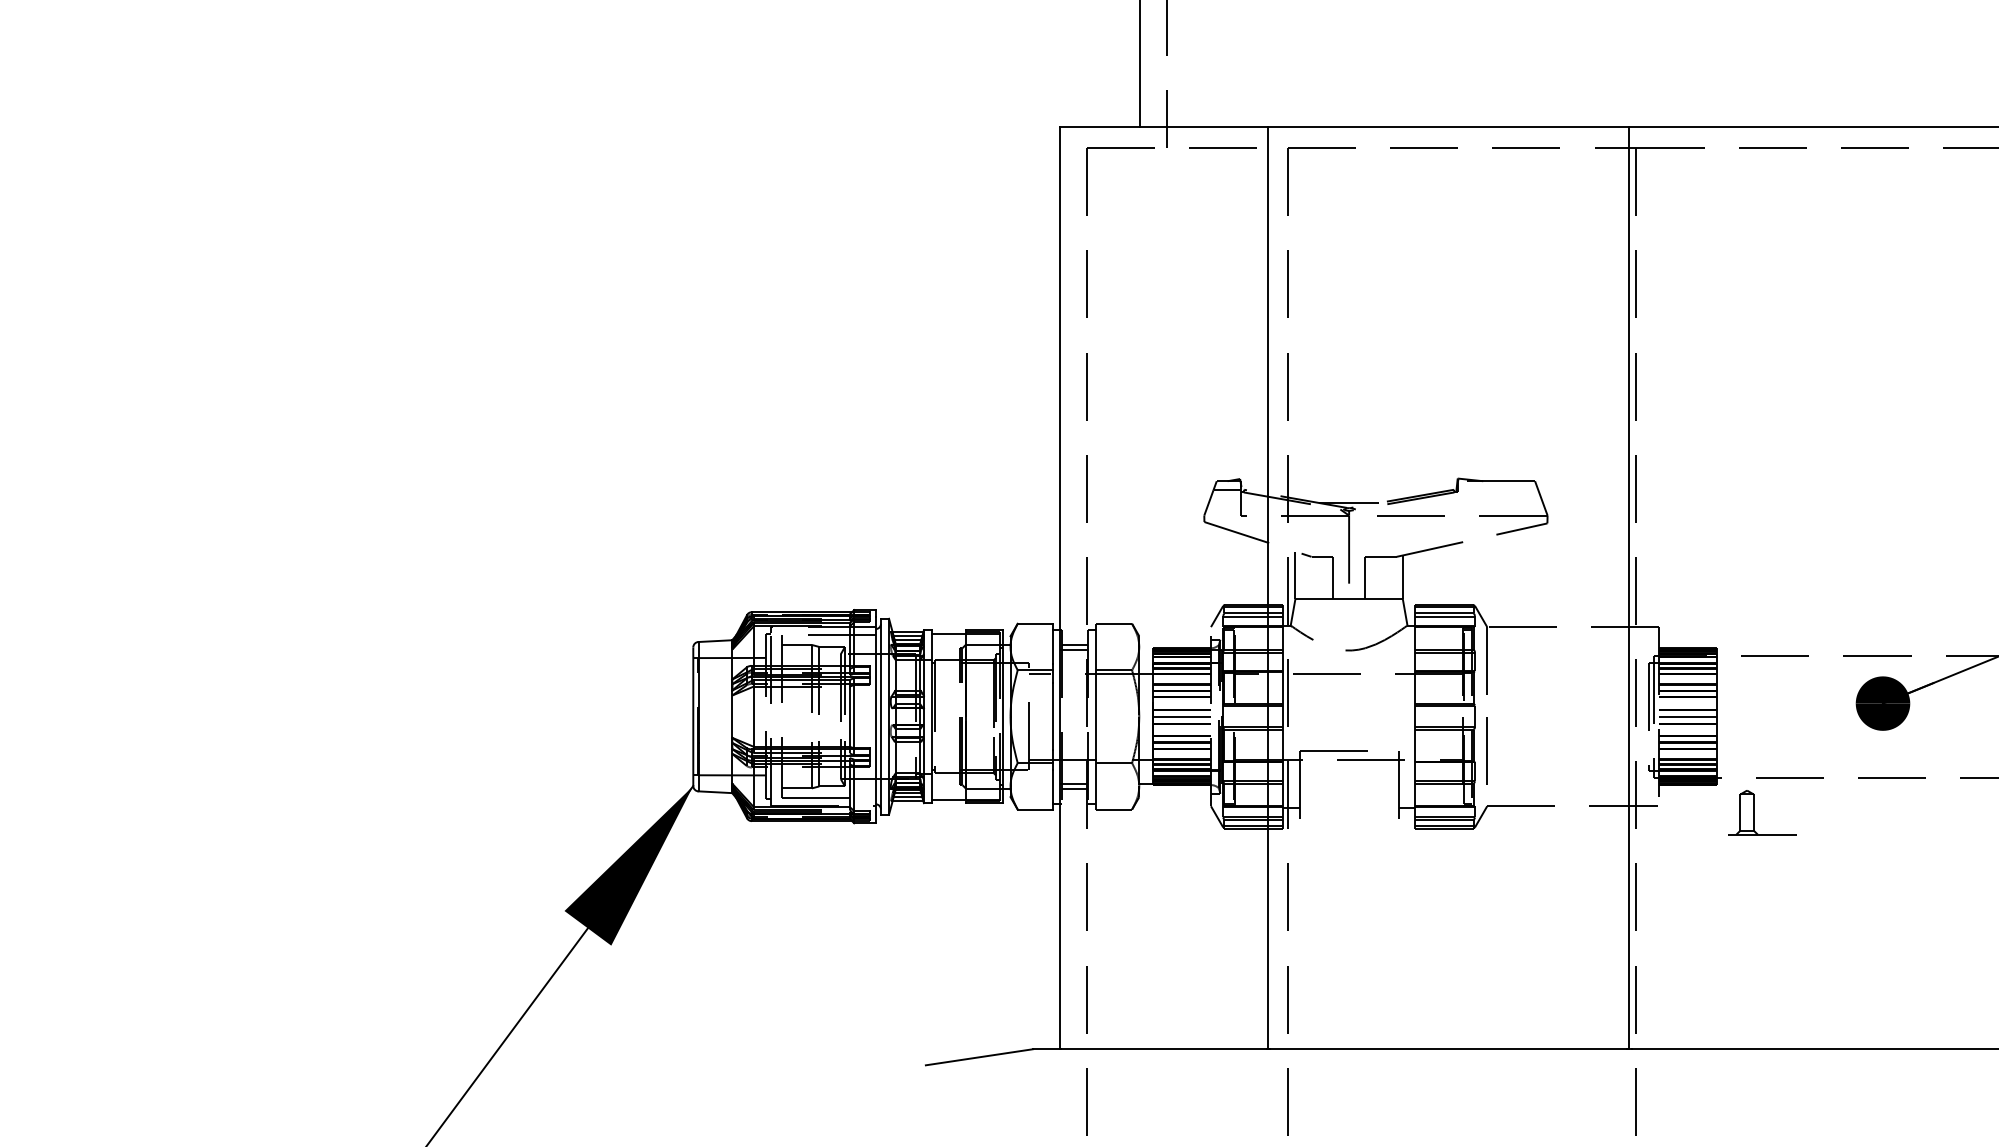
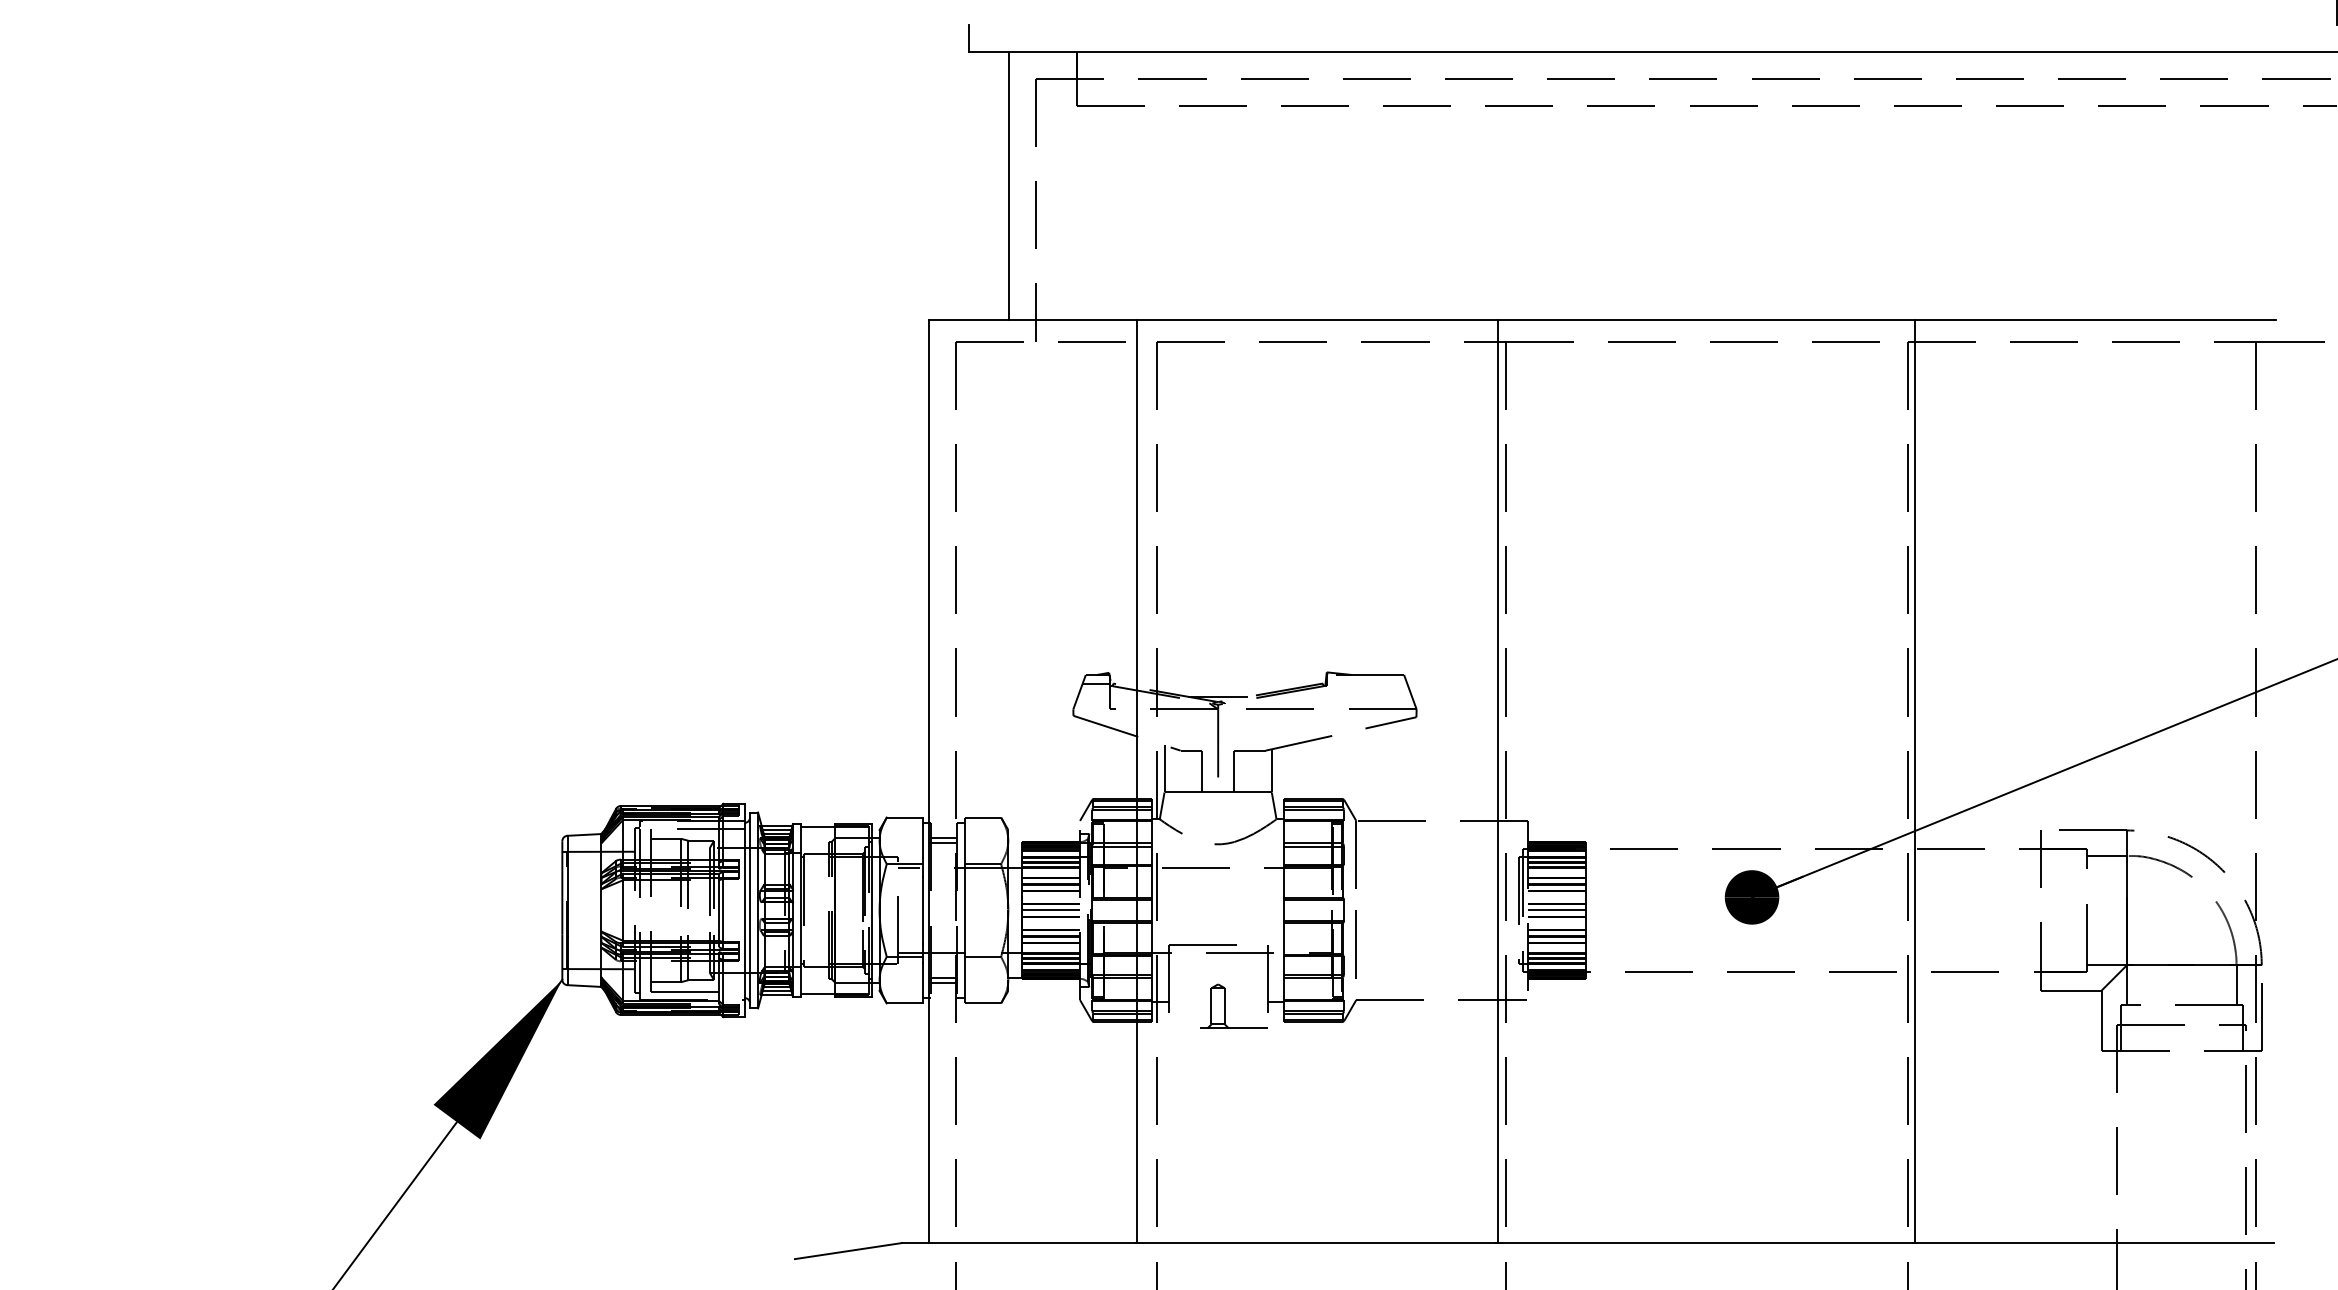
part: (1754, 811) -> (1225, 1005), moved

